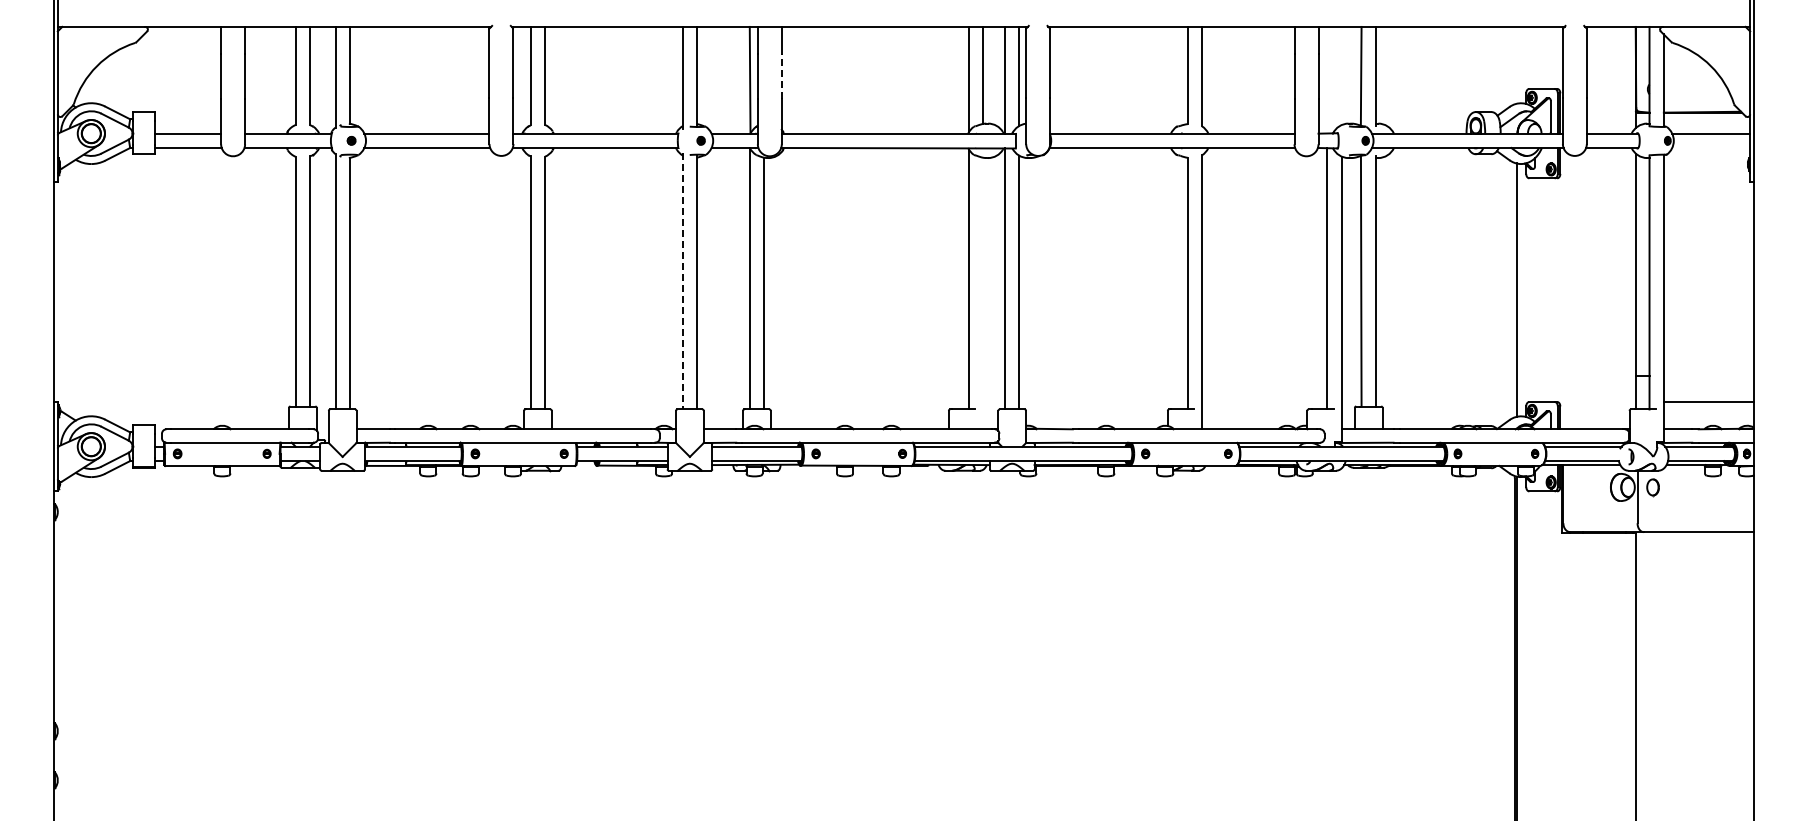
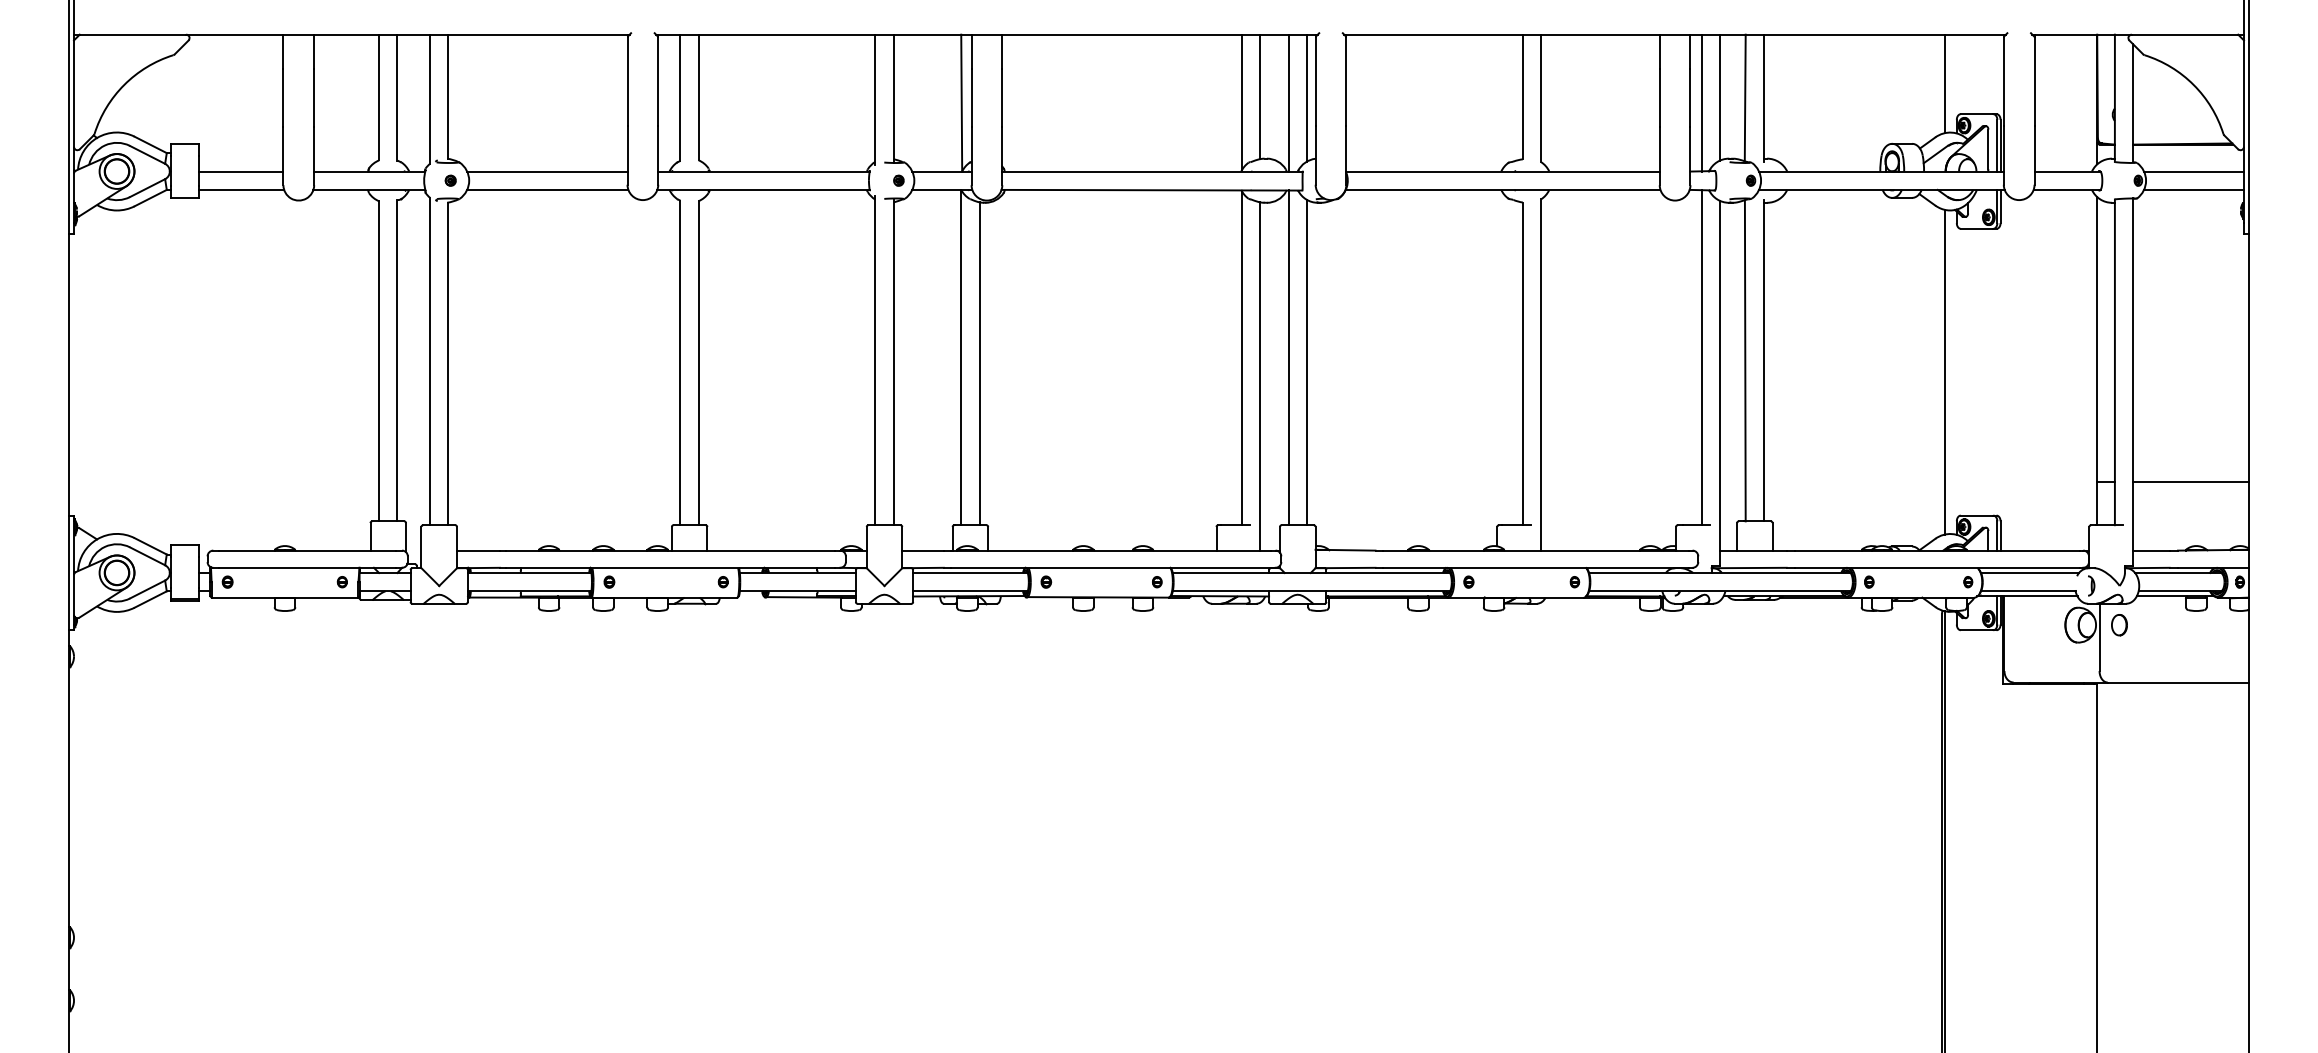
line: (1516, 64) -> (1944, 82), added
line: (781, 75) -> (1001, 96), dashed -> solid
line: (1341, 75) -> (1719, 96), added
line: (1327, 79) -> (1702, 102), added
line: (1711, 147) -> (2194, 189), added
line: (682, 281) -> (874, 361), dashed -> solid
line: (983, 293) -> (1260, 376), added
line: (1708, 401) -> (2190, 481), moved

